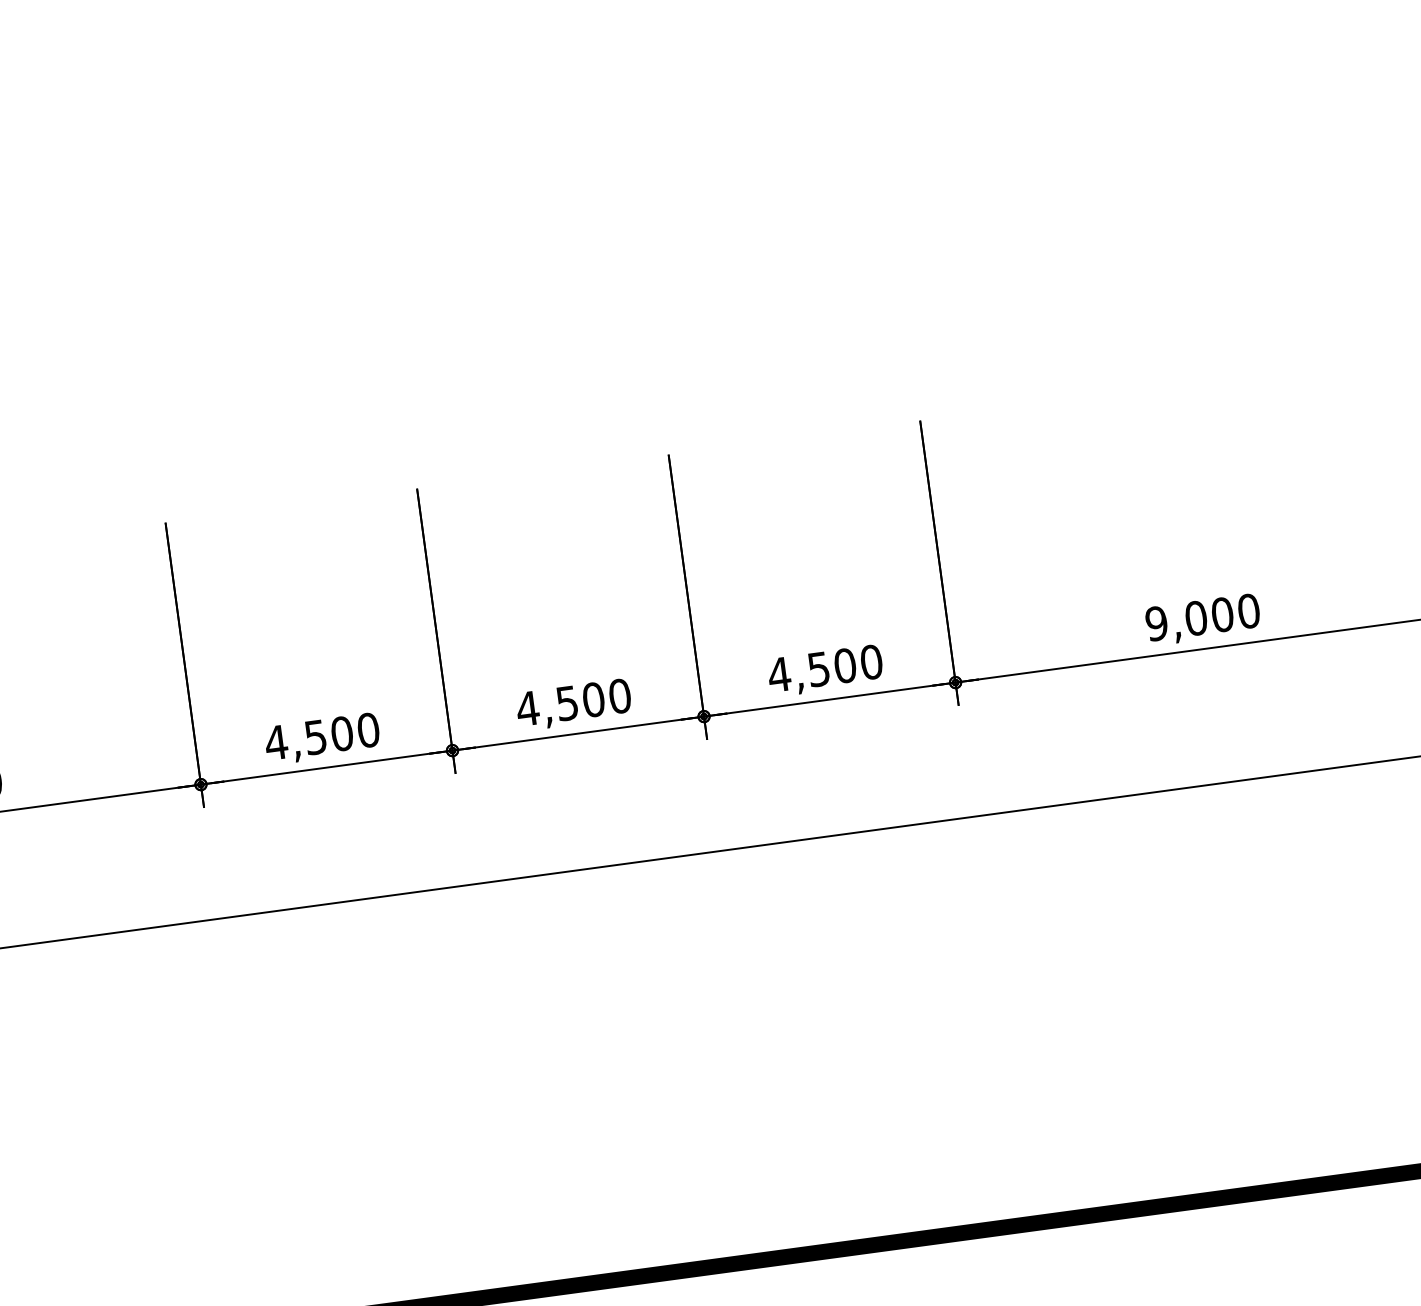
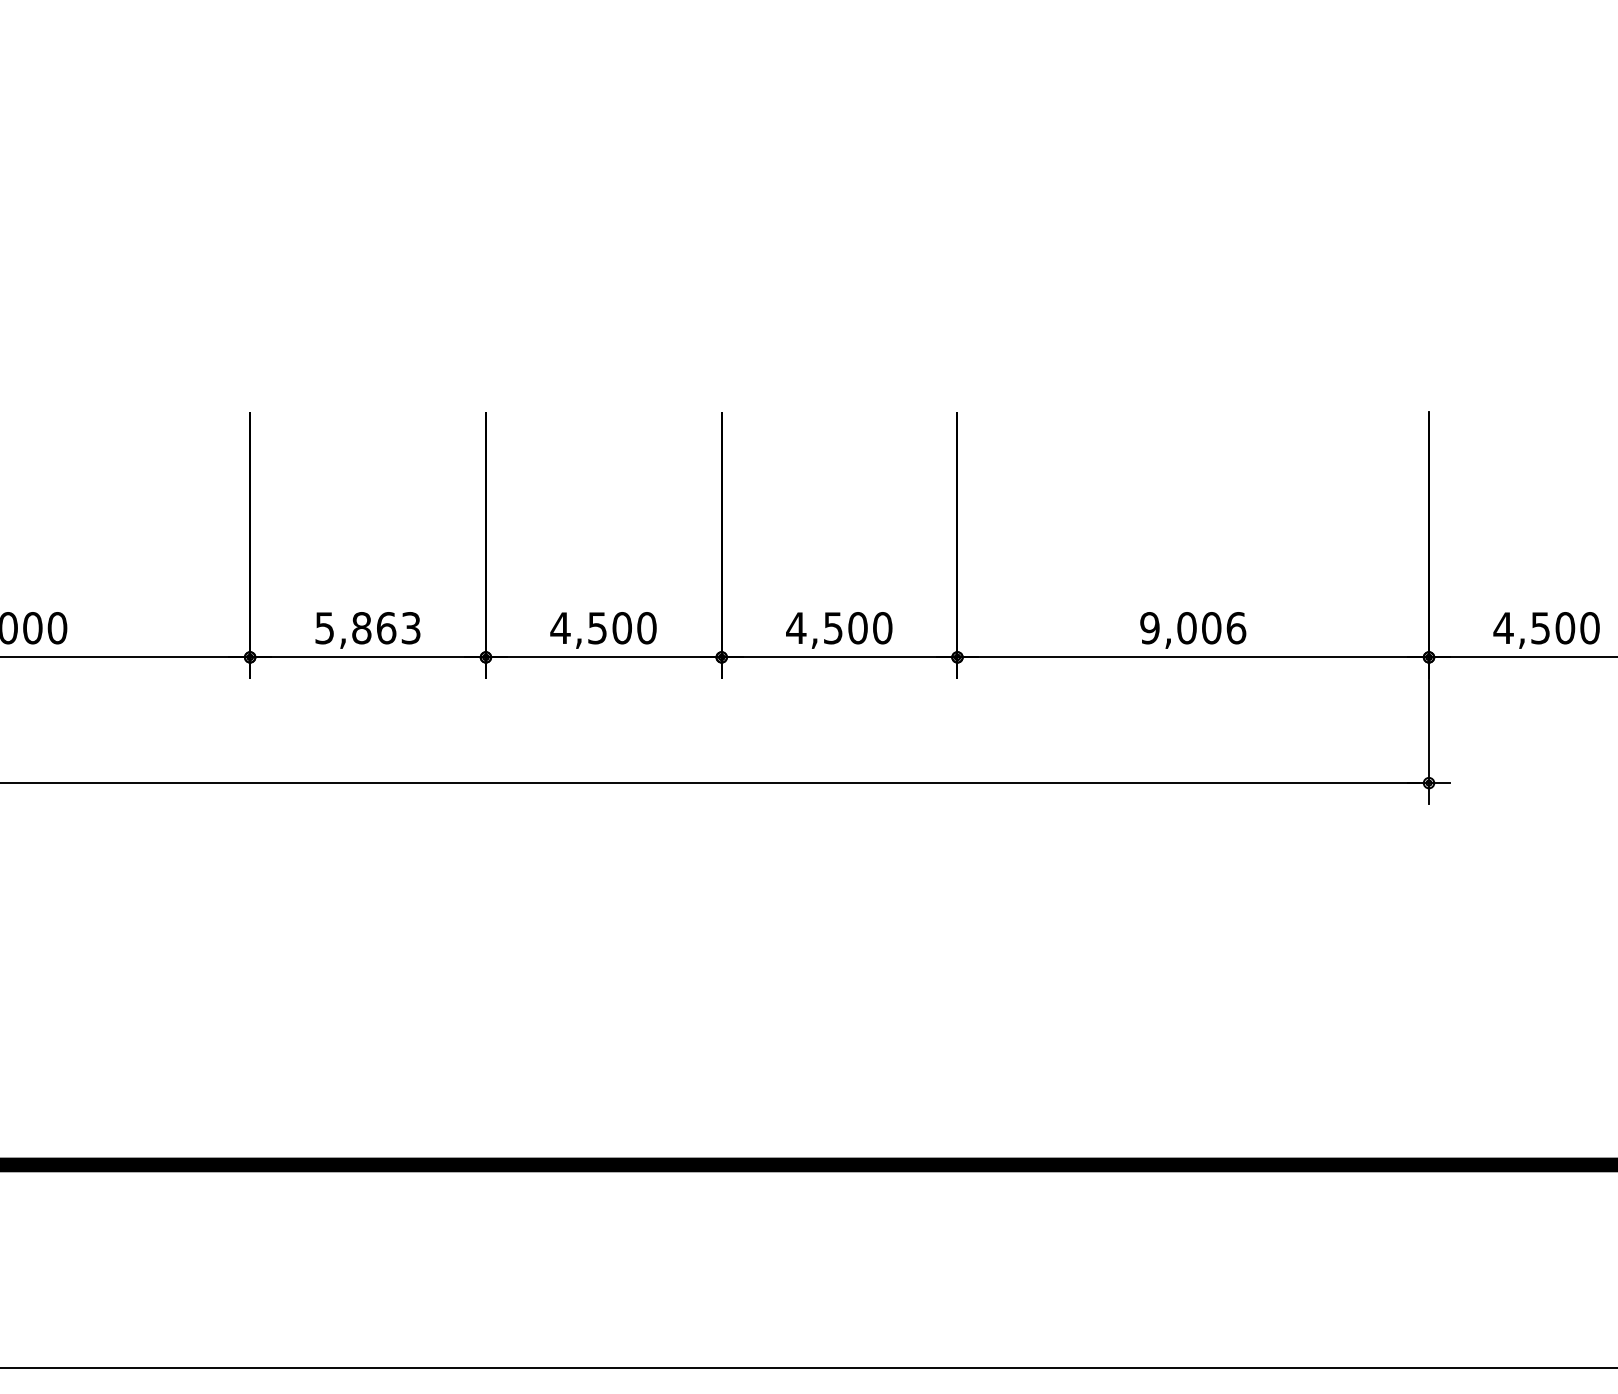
text: (1249, 611) -> (1236, 628), 9,000 -> 9,006
text: (321, 736) -> (367, 628), 4,500 -> 5,863

